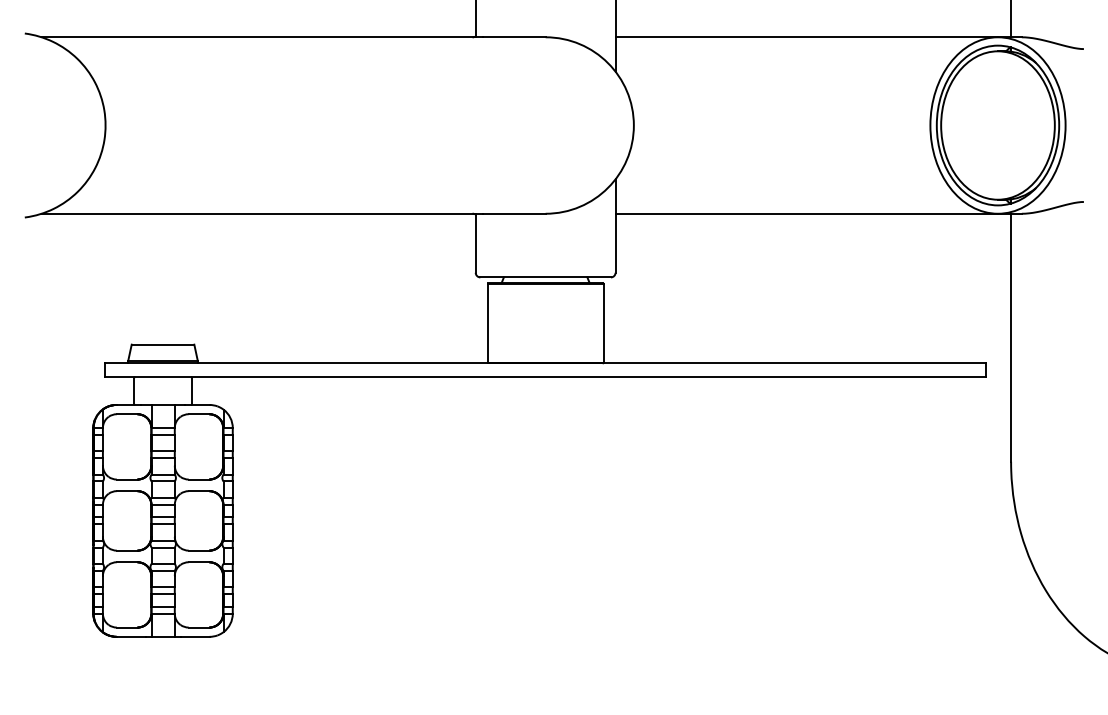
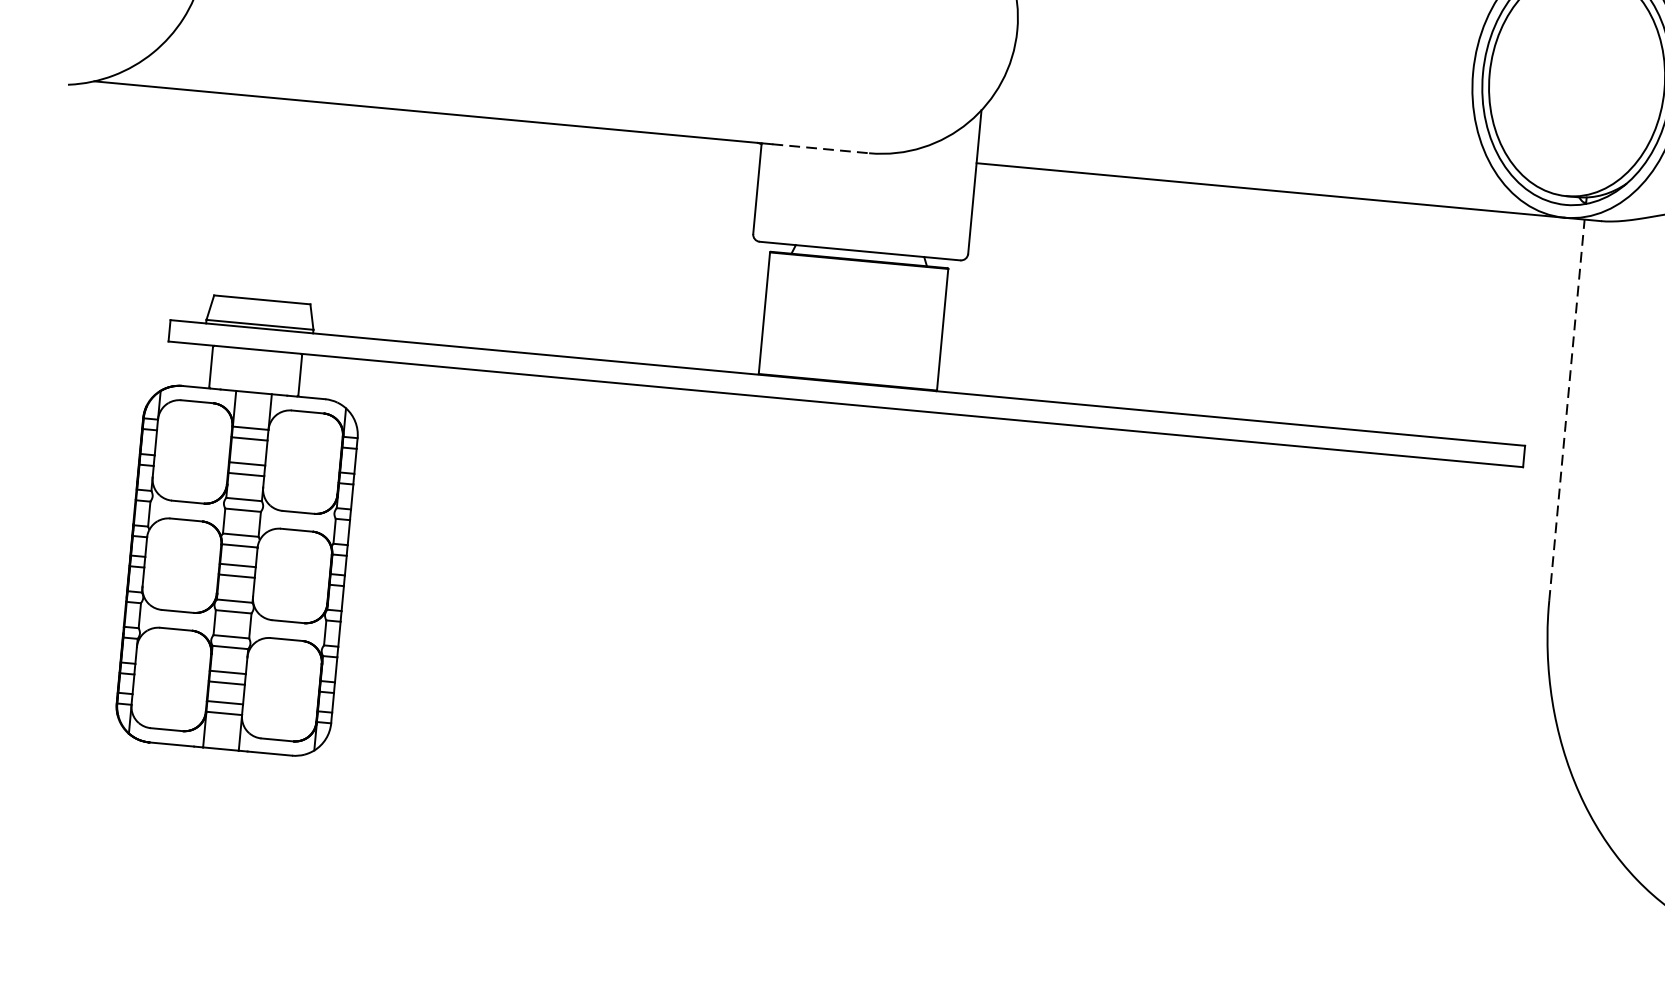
line: (514, 213) -> (821, 148), solid -> dashed
line: (1011, 337) -> (1567, 409), solid -> dashed

